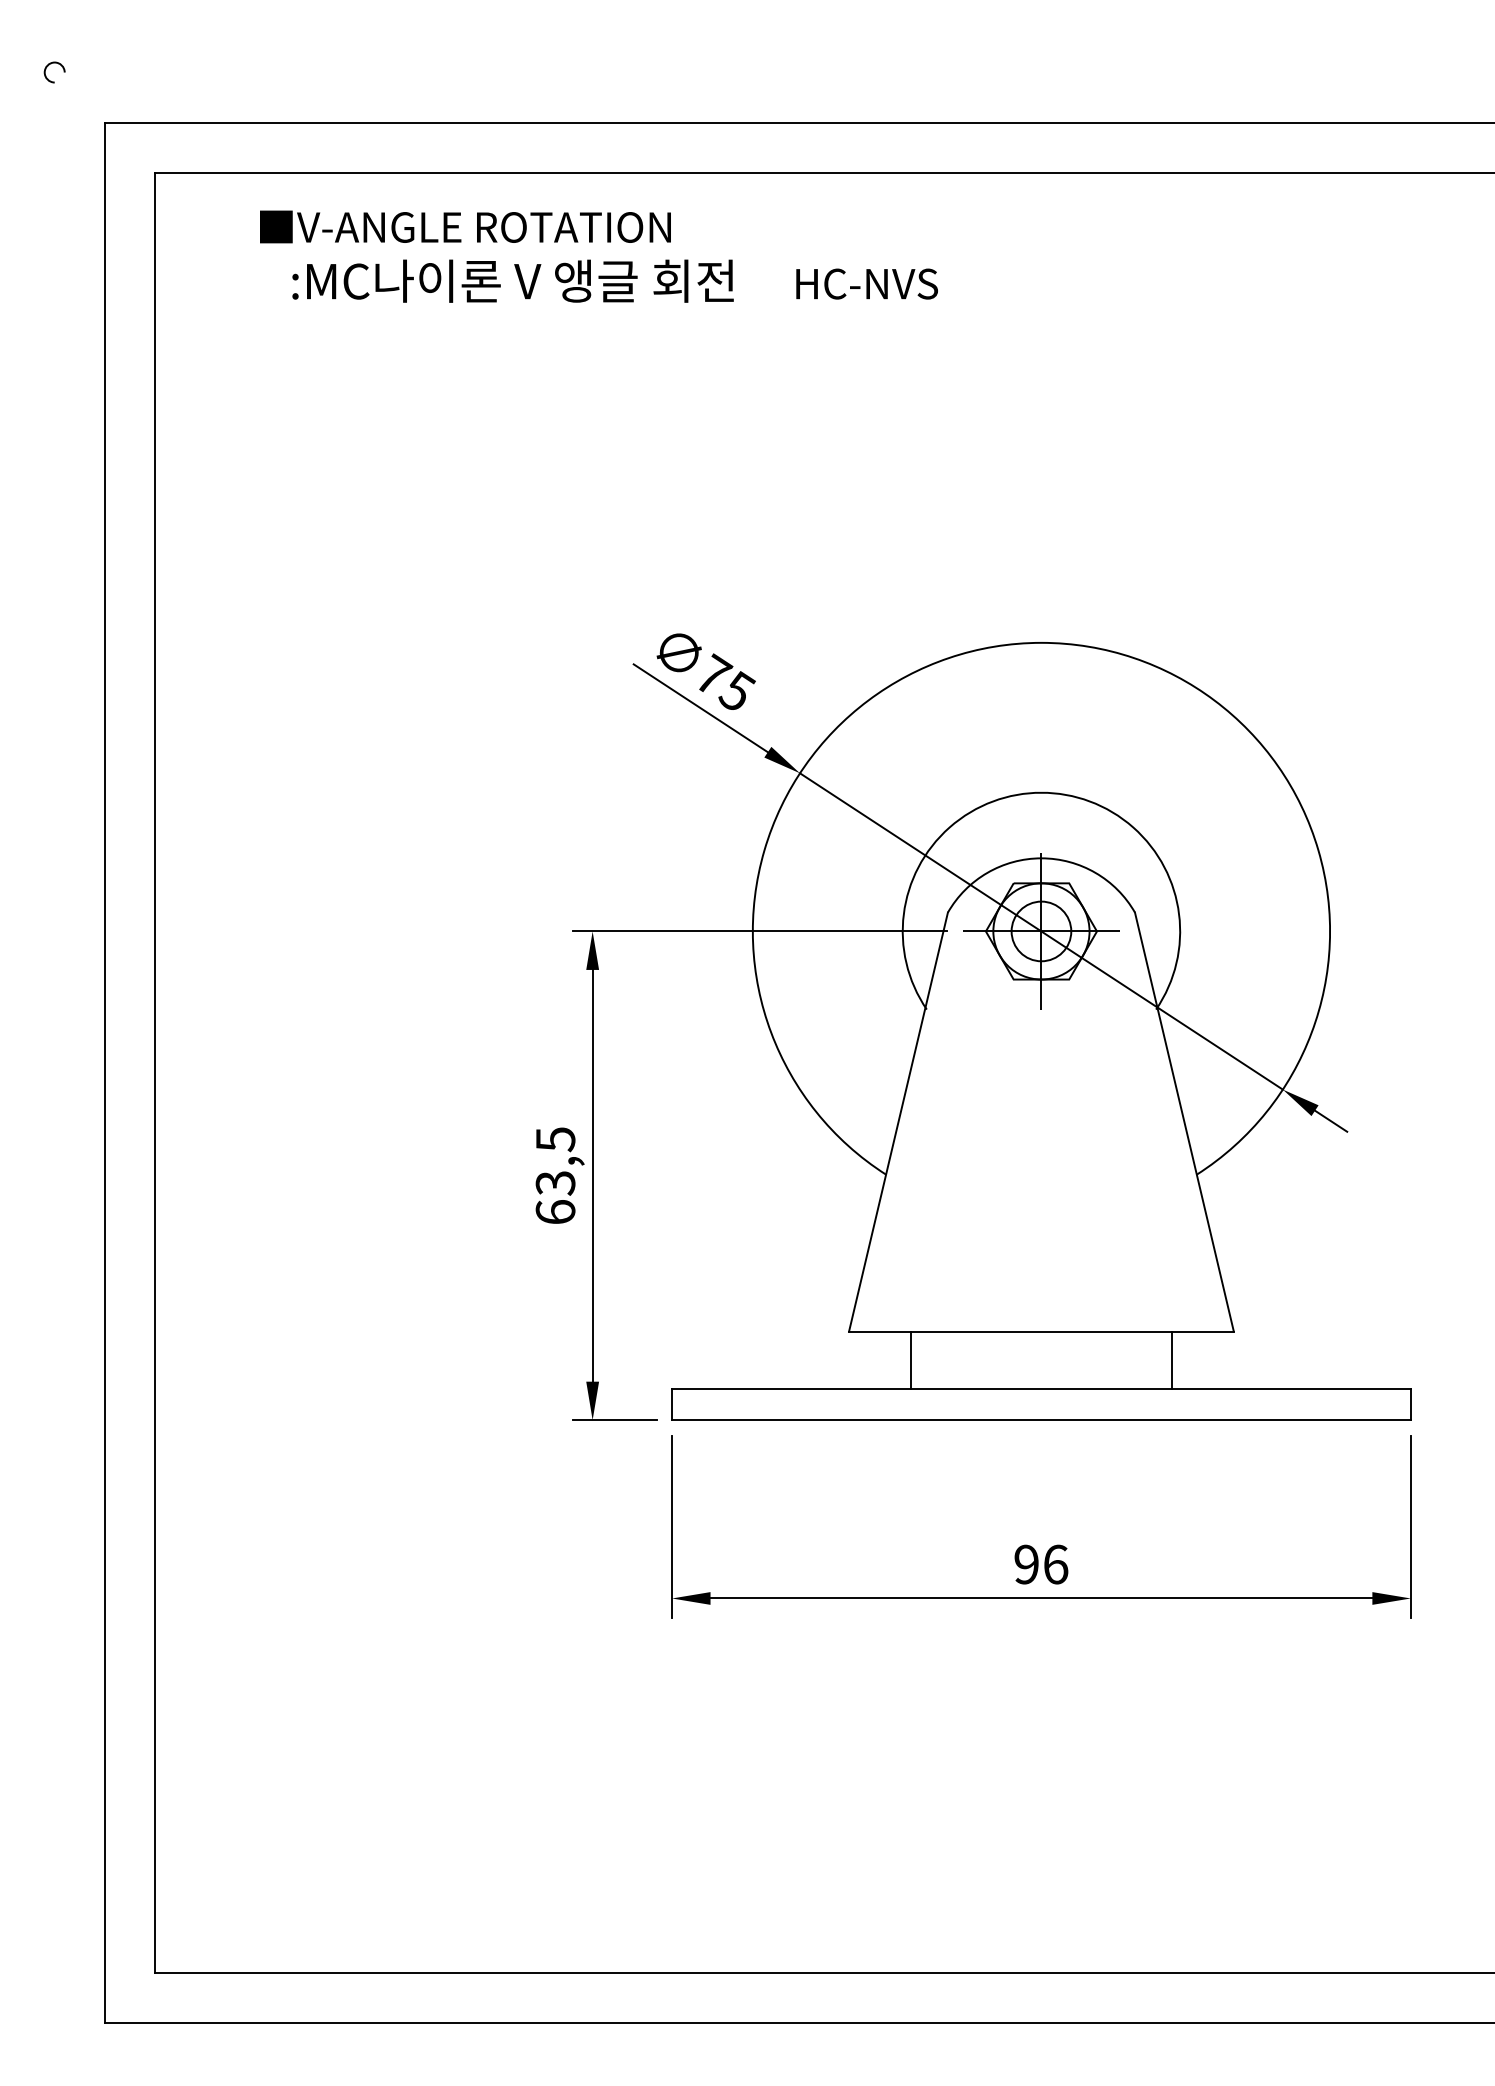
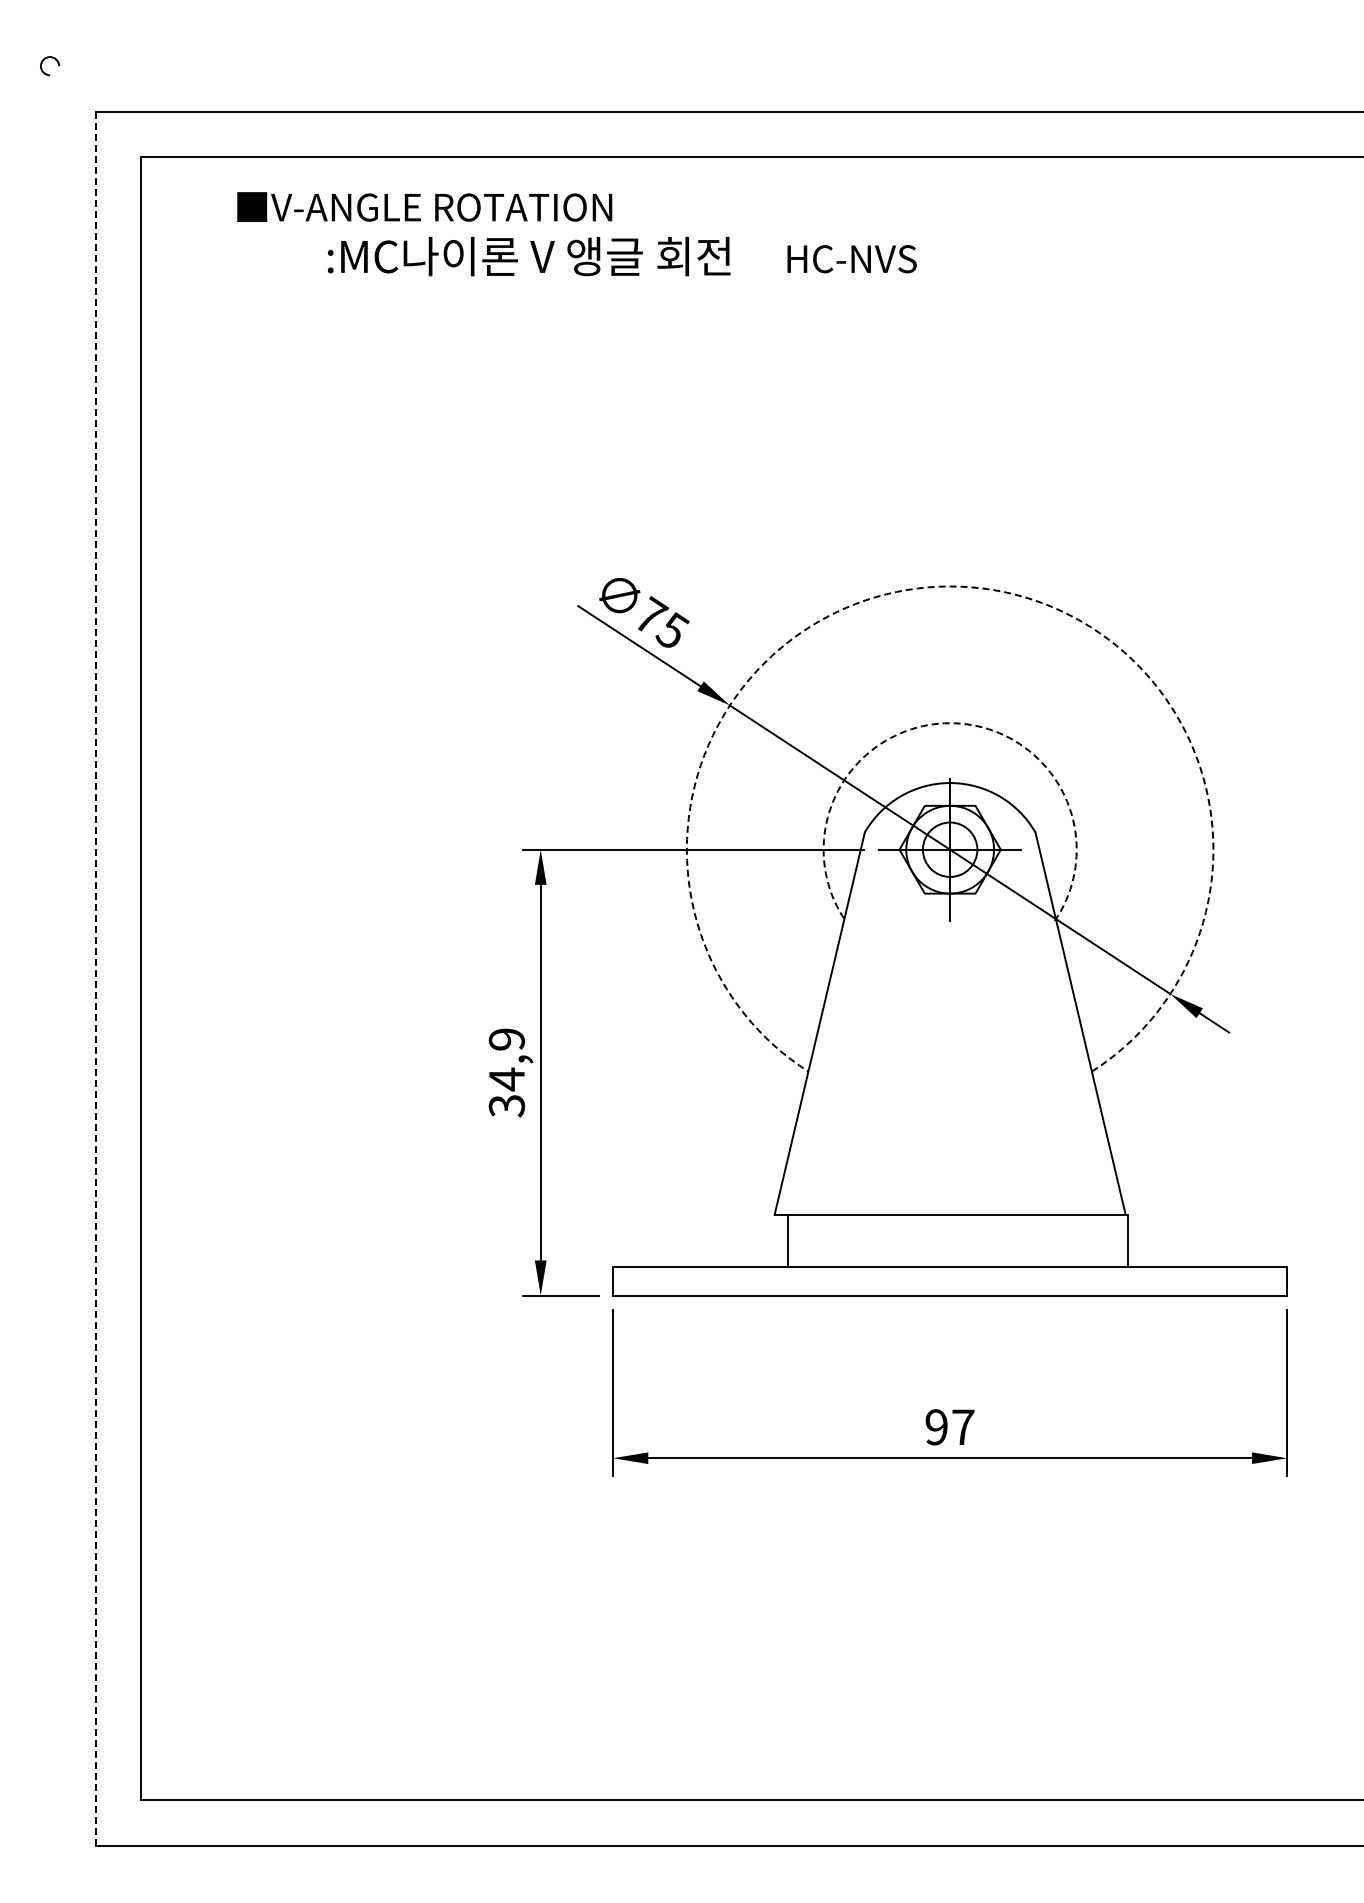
text: (614, 281) -> (621, 256), moved
arc: (1041, 642) -> (950, 586), solid -> dashed
arc: (1041, 793) -> (950, 723), solid -> dashed
line: (104, 1073) -> (95, 979), solid -> dashed
text: (555, 1175) -> (506, 1072), 63,5 -> 34,9
line: (910, 1359) -> (787, 1240), moved
line: (1172, 1359) -> (1127, 1240), moved
text: (1056, 1564) -> (963, 1427), 96 -> 97

